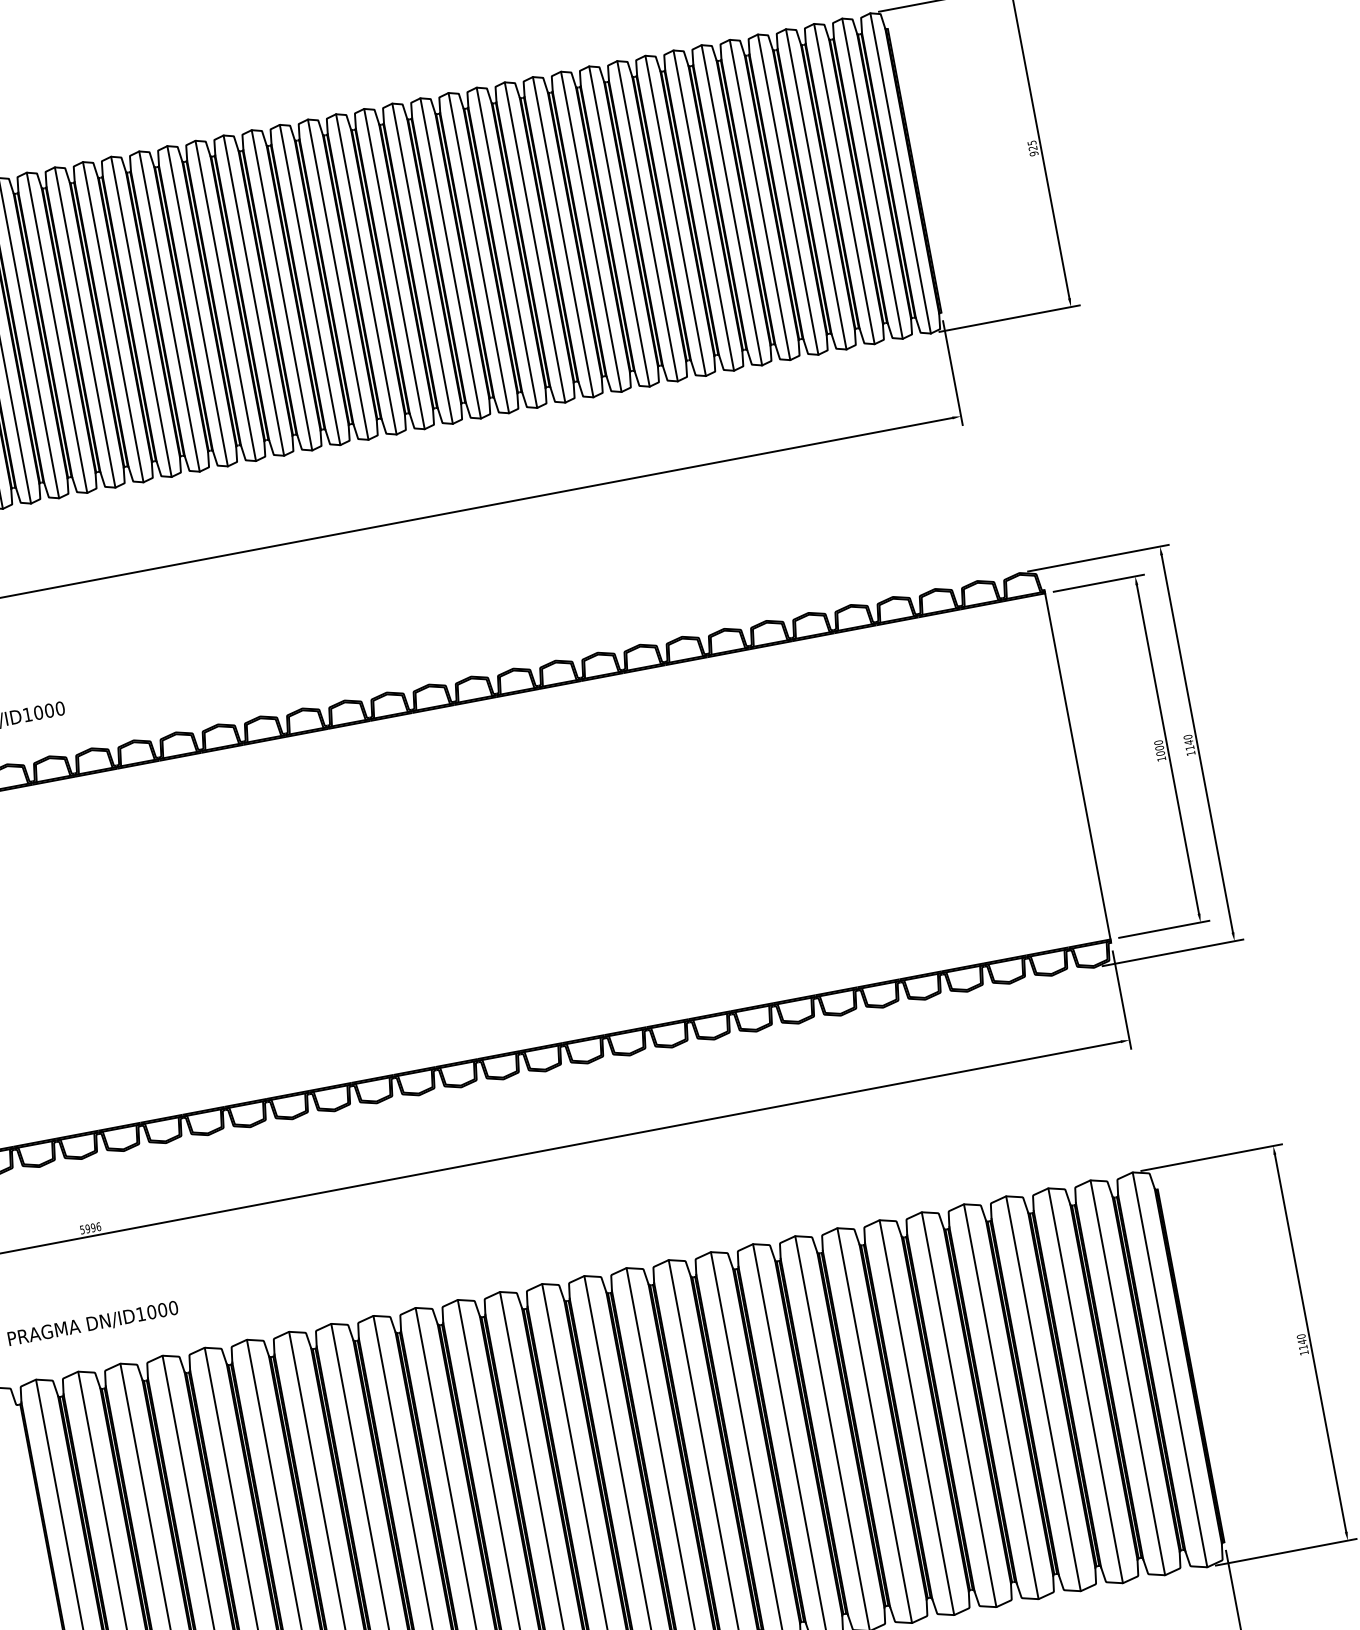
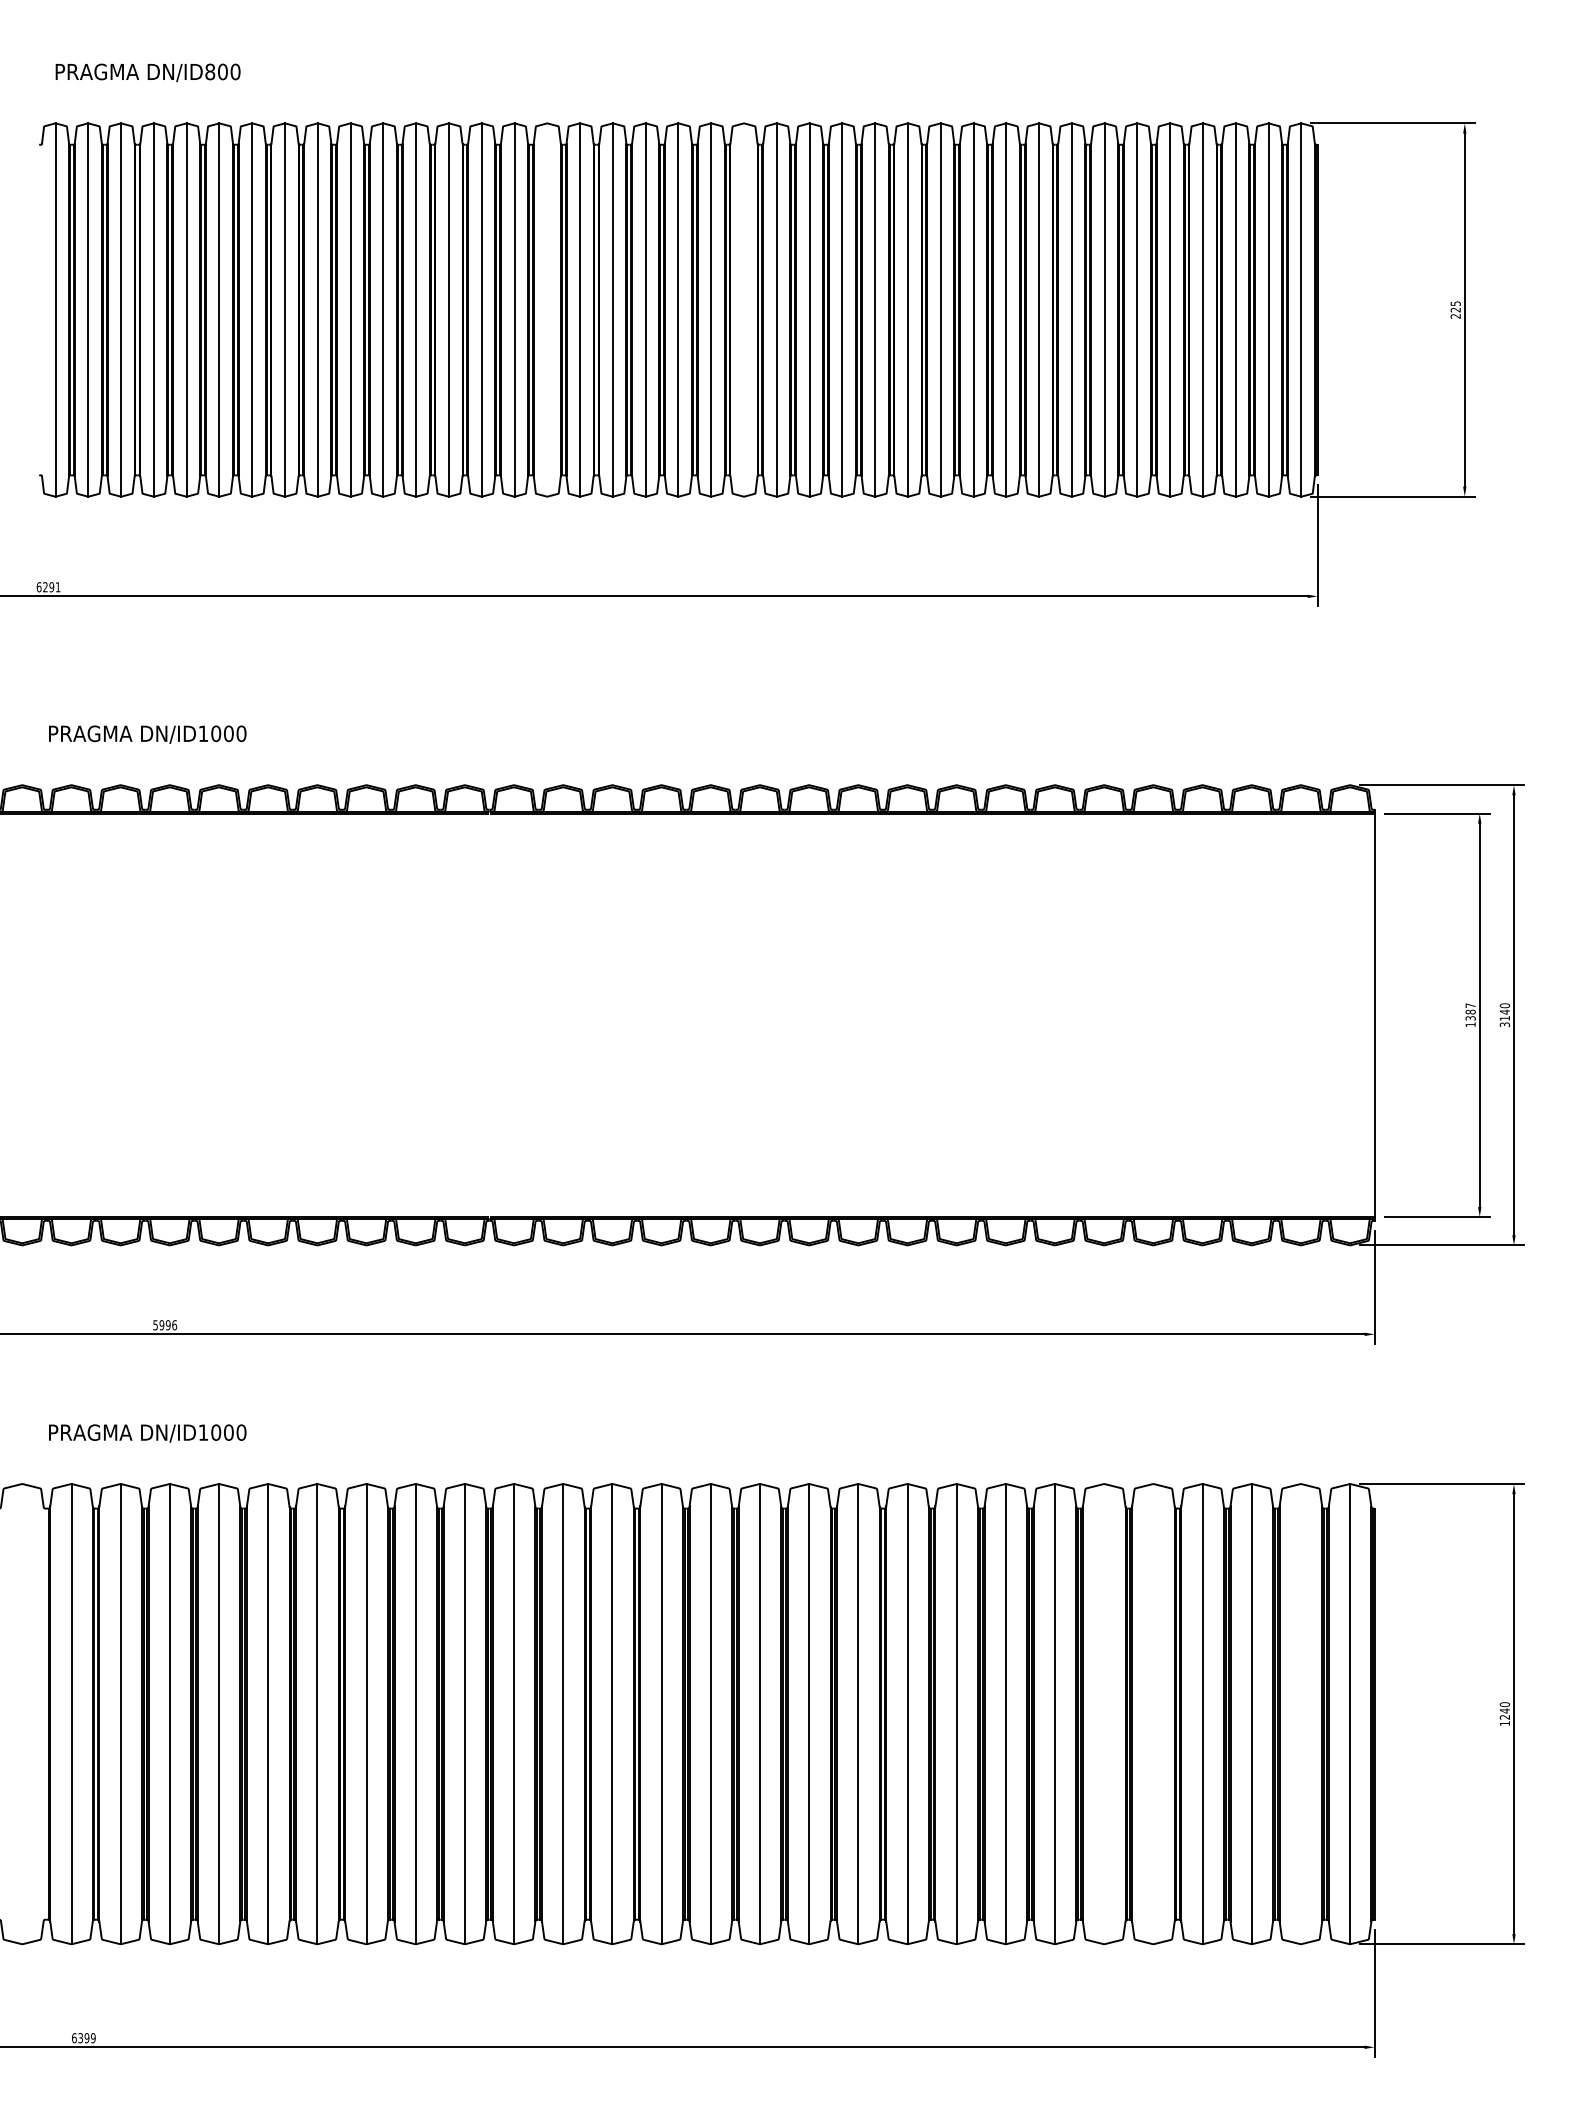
text: (1033, 153) -> (1455, 316), 925 -> 225
line: (422, 263) -> (744, 309), removed
line: (253, 295) -> (547, 309), removed
text: (1159, 747) -> (1470, 1011), 1000 -> 1387
text: (1190, 753) -> (1504, 1024), 1140 -> 3140
text: (1302, 1347) -> (1504, 1717), 1140 -> 1240
line: (1127, 1378) -> (1300, 1714), removed
line: (1001, 1402) -> (1153, 1714), removed
line: (959, 1409) -> (1104, 1714), removed

